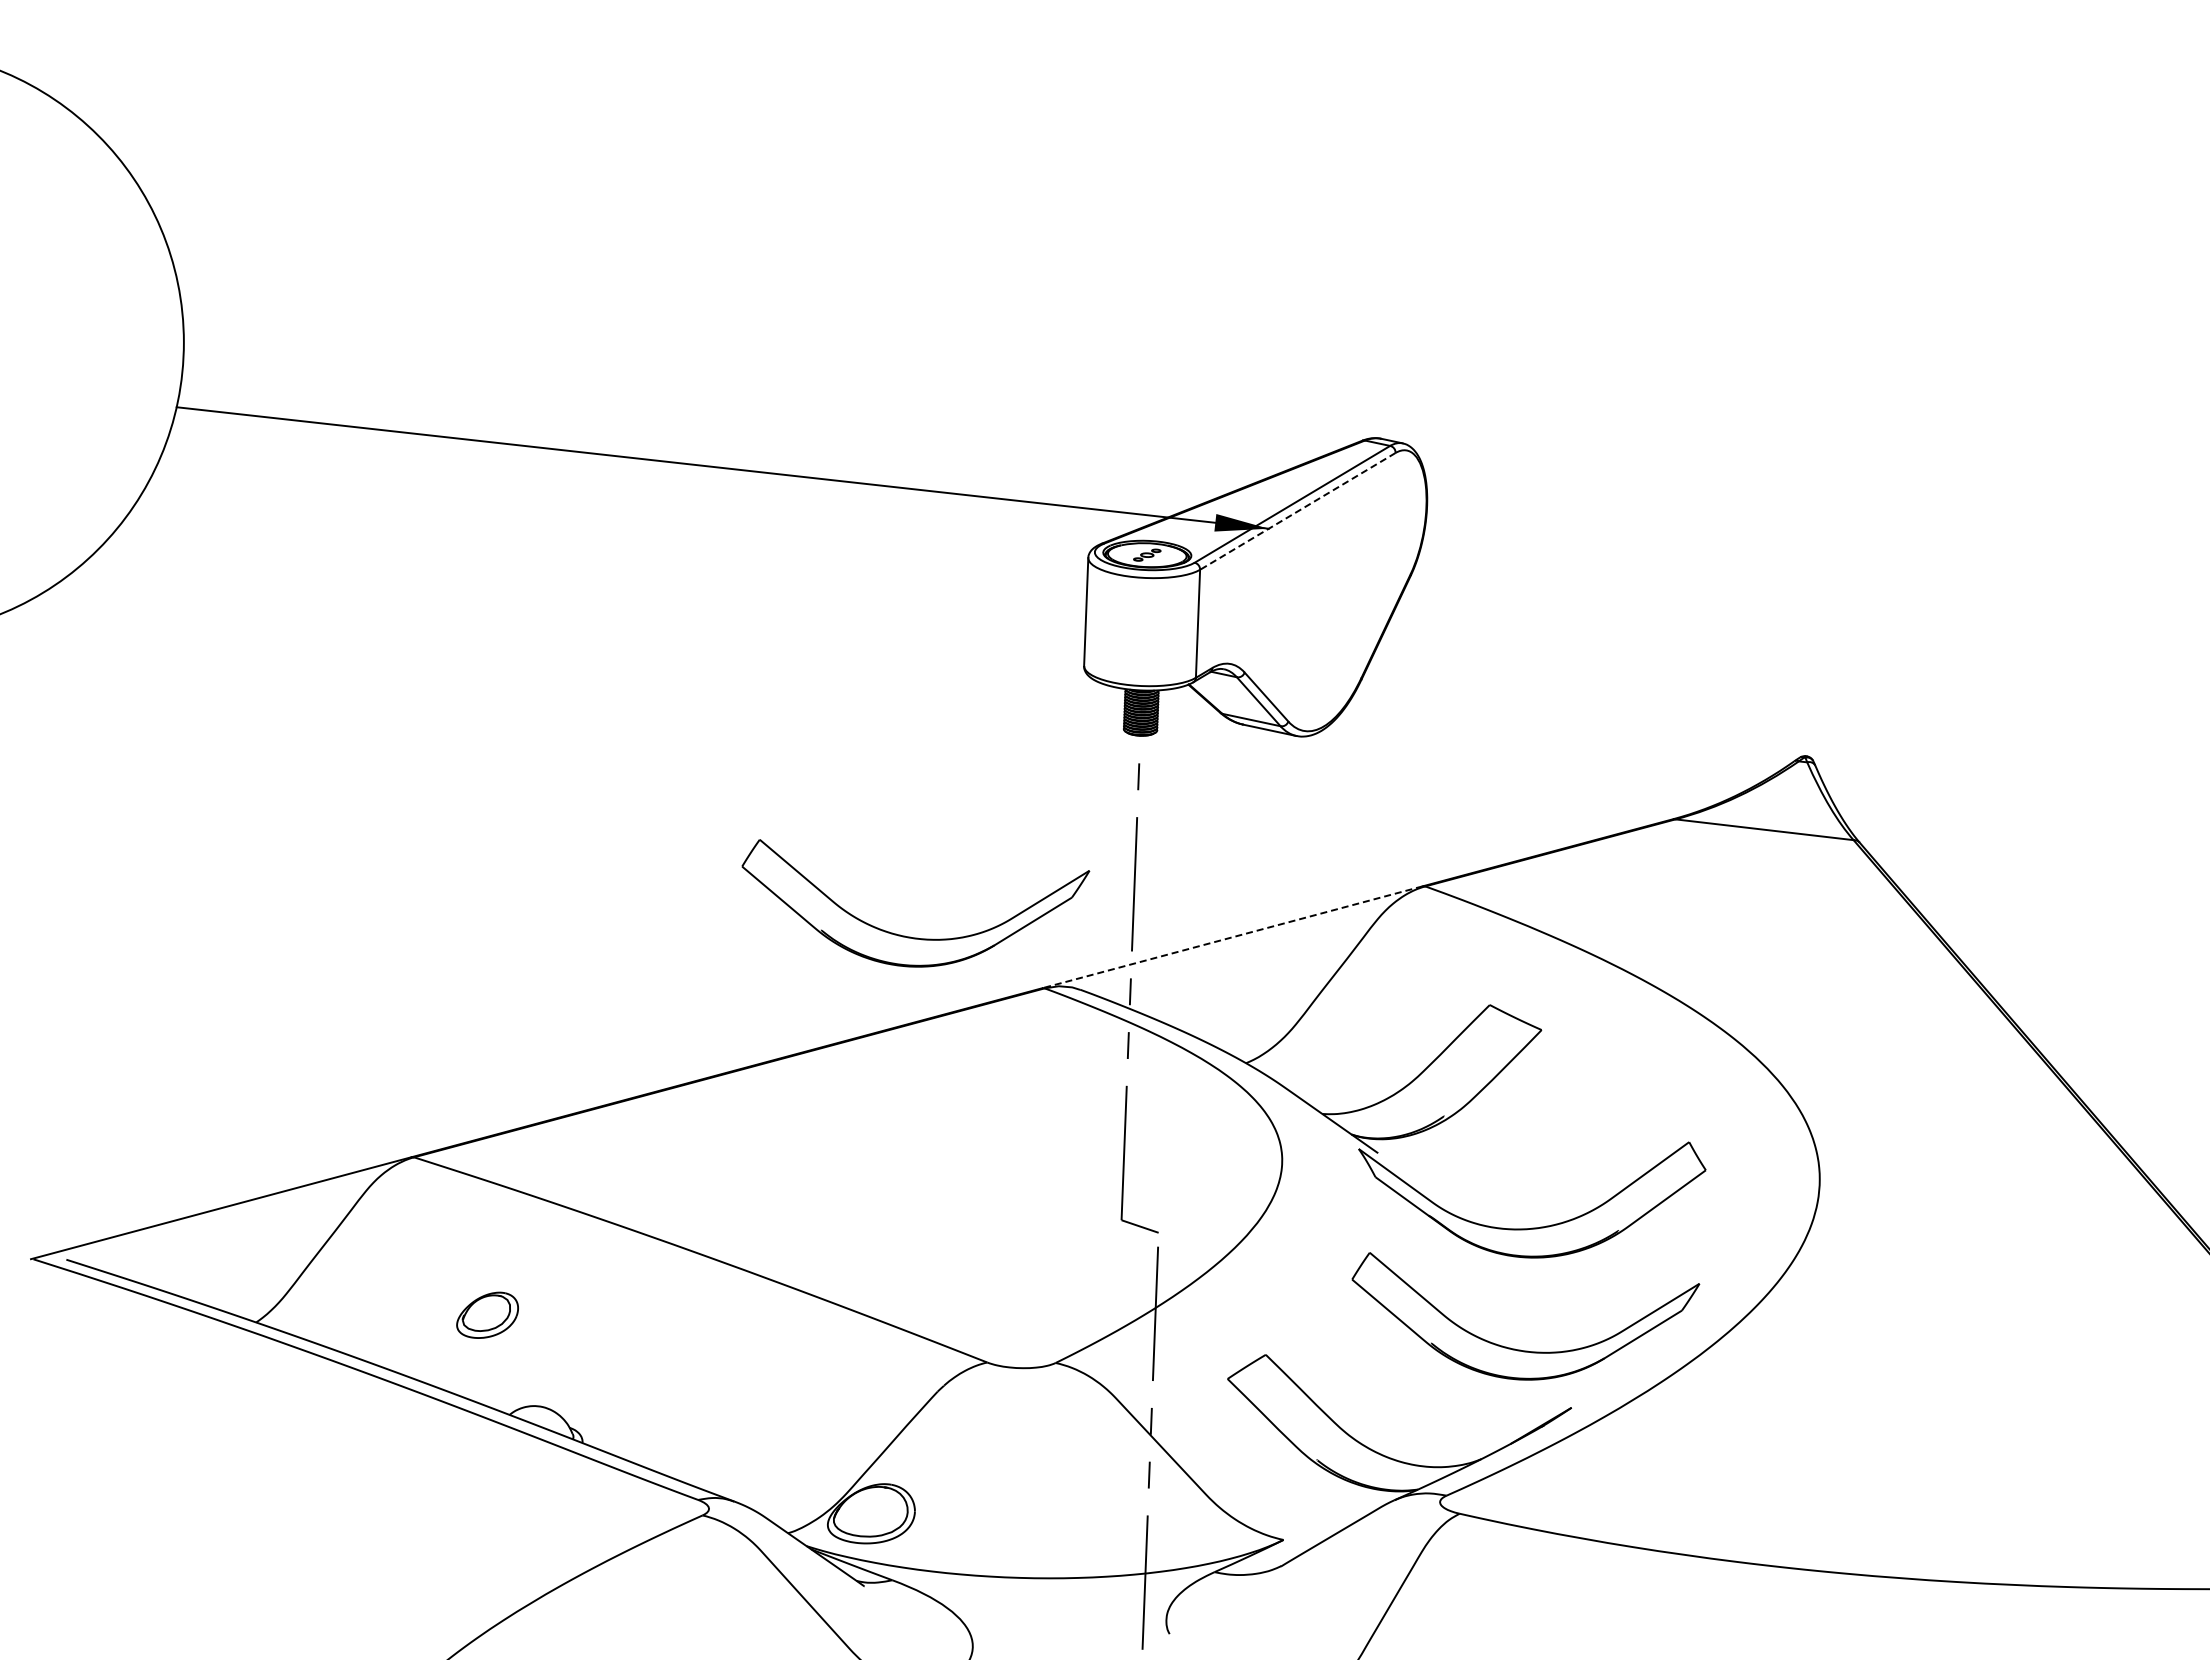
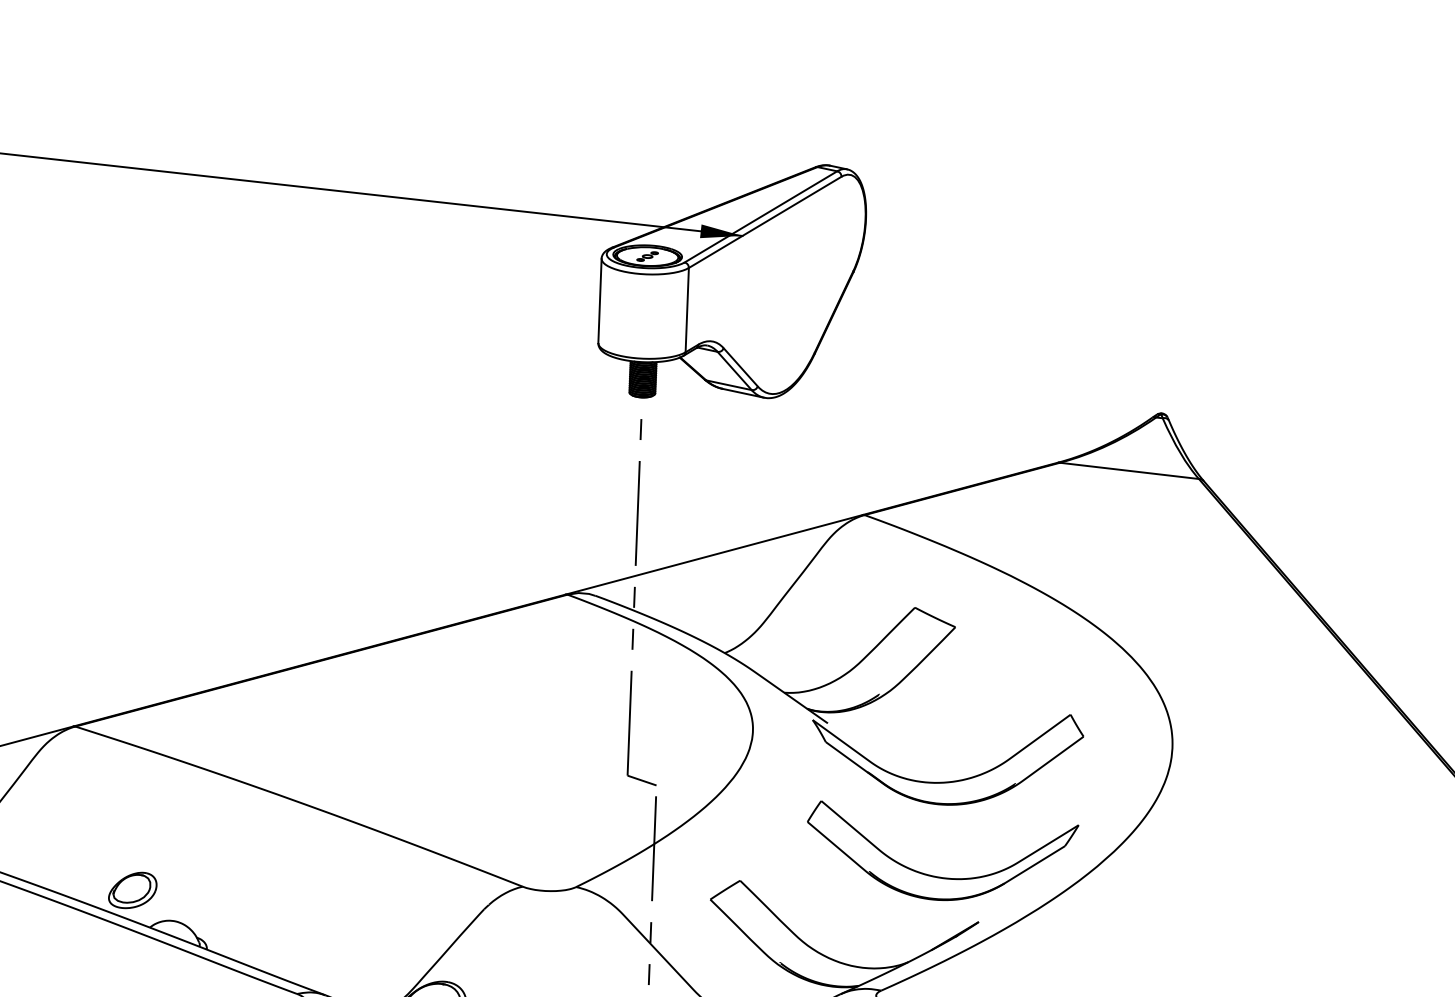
line: (1297, 511) -> (764, 222), dashed -> solid
part: (910, 936) -> (462, 554), removed
line: (1232, 937) -> (714, 554), dashed -> solid
part: (487, 1314) -> (132, 889), moved

